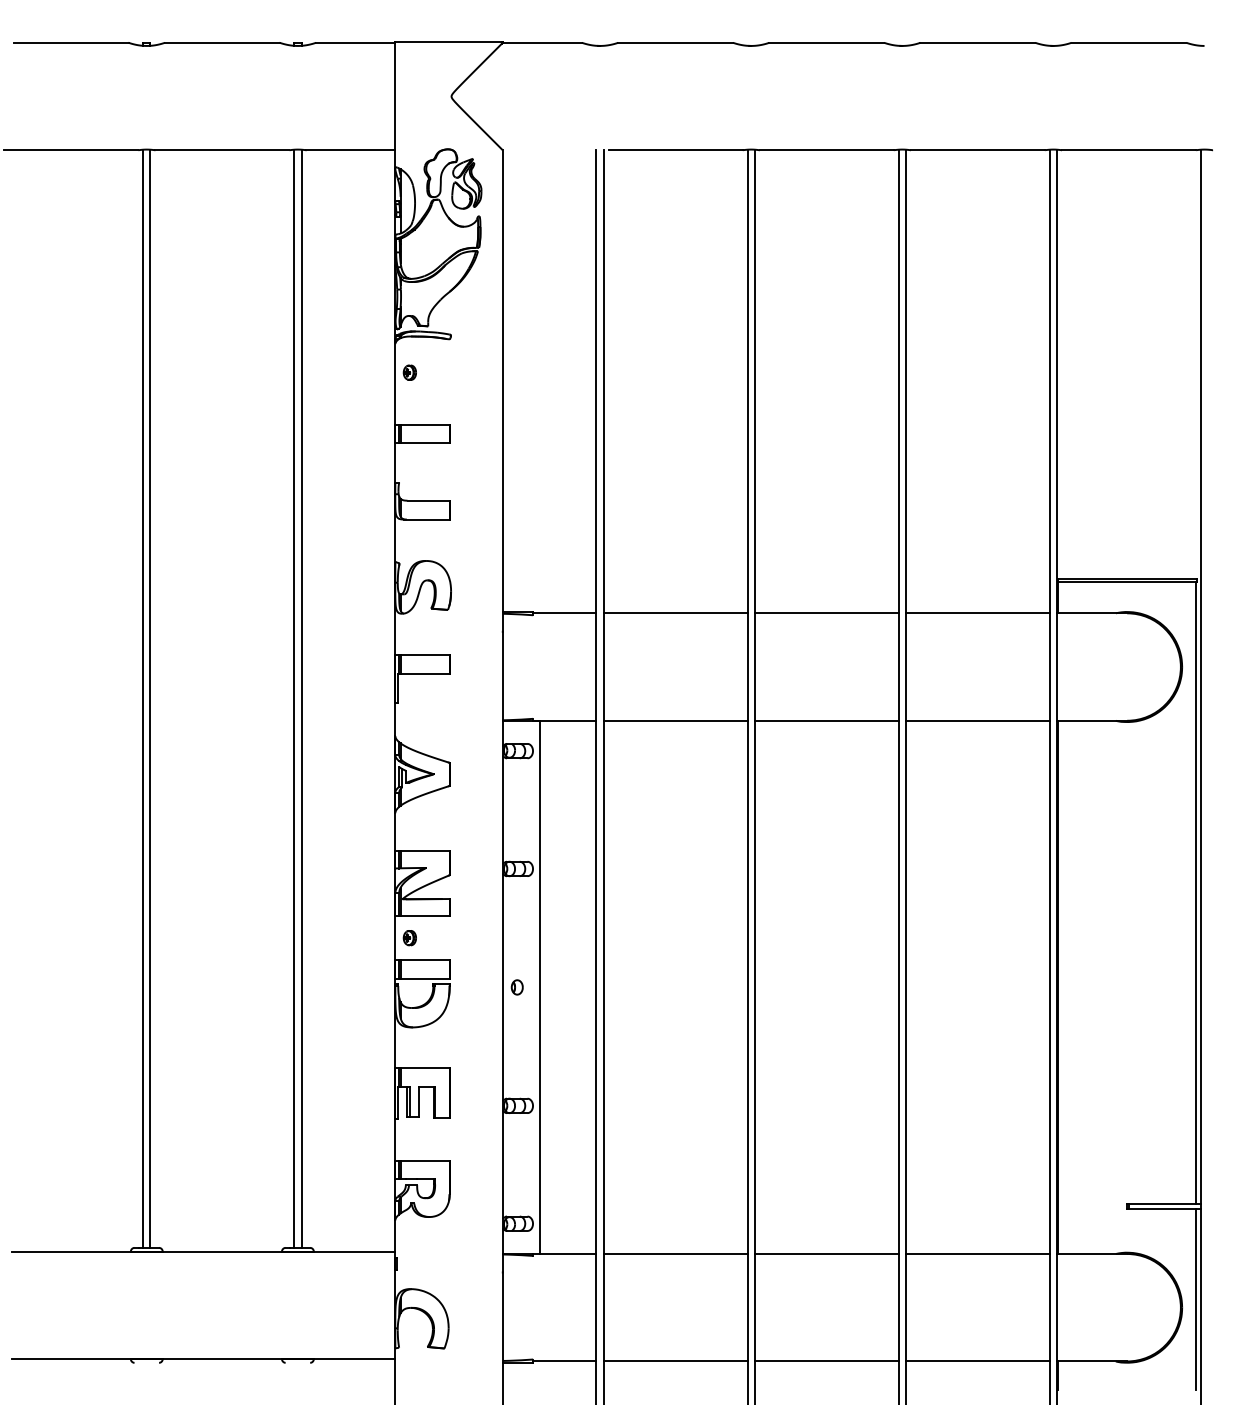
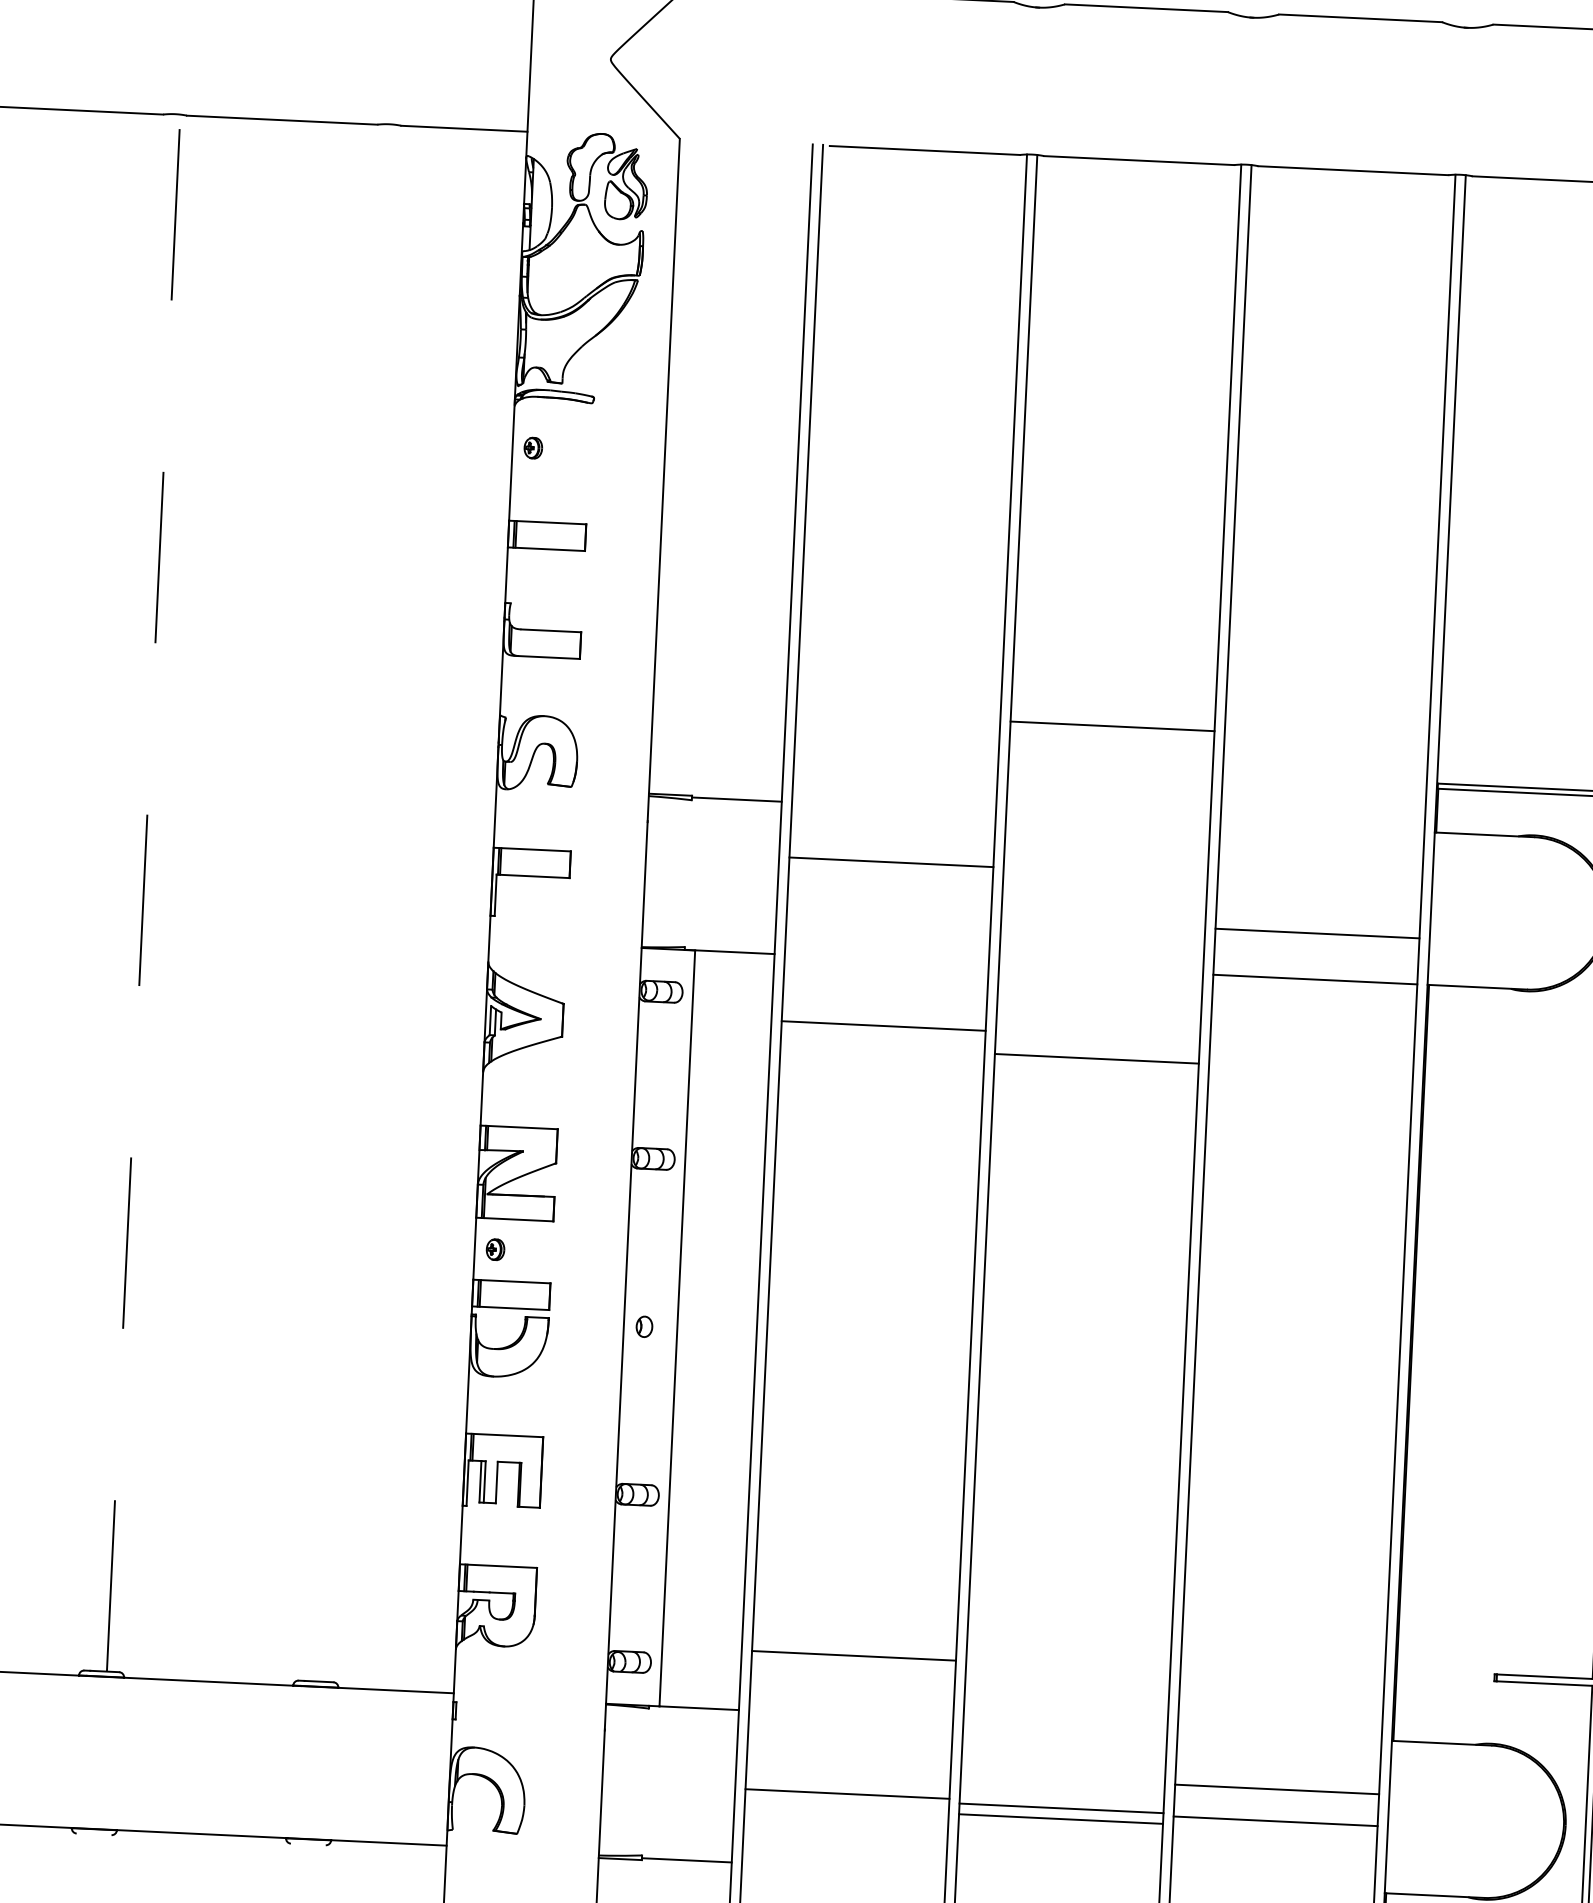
line: (675, 613) -> (891, 862), moved
line: (826, 613) -> (1112, 726), moved
line: (977, 613) -> (1316, 933), moved
line: (143, 698) -> (133, 892), removed
line: (150, 698) -> (143, 892), solid -> dashed
line: (294, 698) -> (347, 902), removed
line: (301, 698) -> (357, 902), removed
line: (675, 720) -> (883, 1025), moved
line: (826, 720) -> (1096, 1058), moved
line: (675, 1253) -> (853, 1655), moved
line: (826, 1253) -> (1060, 1818), moved
line: (977, 1253) -> (1276, 1788), moved
line: (675, 1361) -> (847, 1794), moved
line: (826, 1361) -> (1061, 1808), moved
line: (977, 1361) -> (1275, 1821), moved

